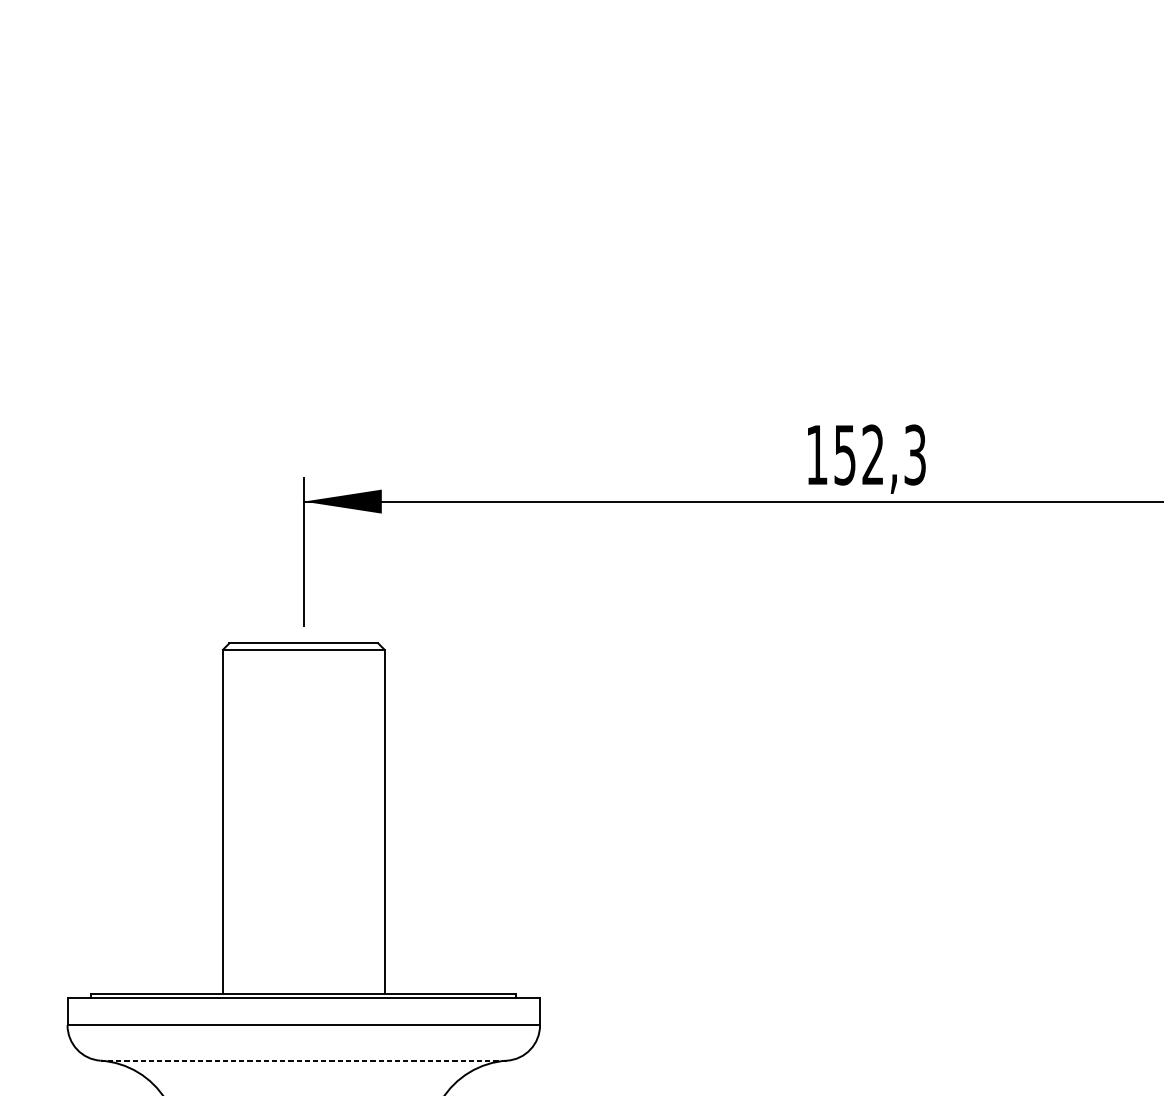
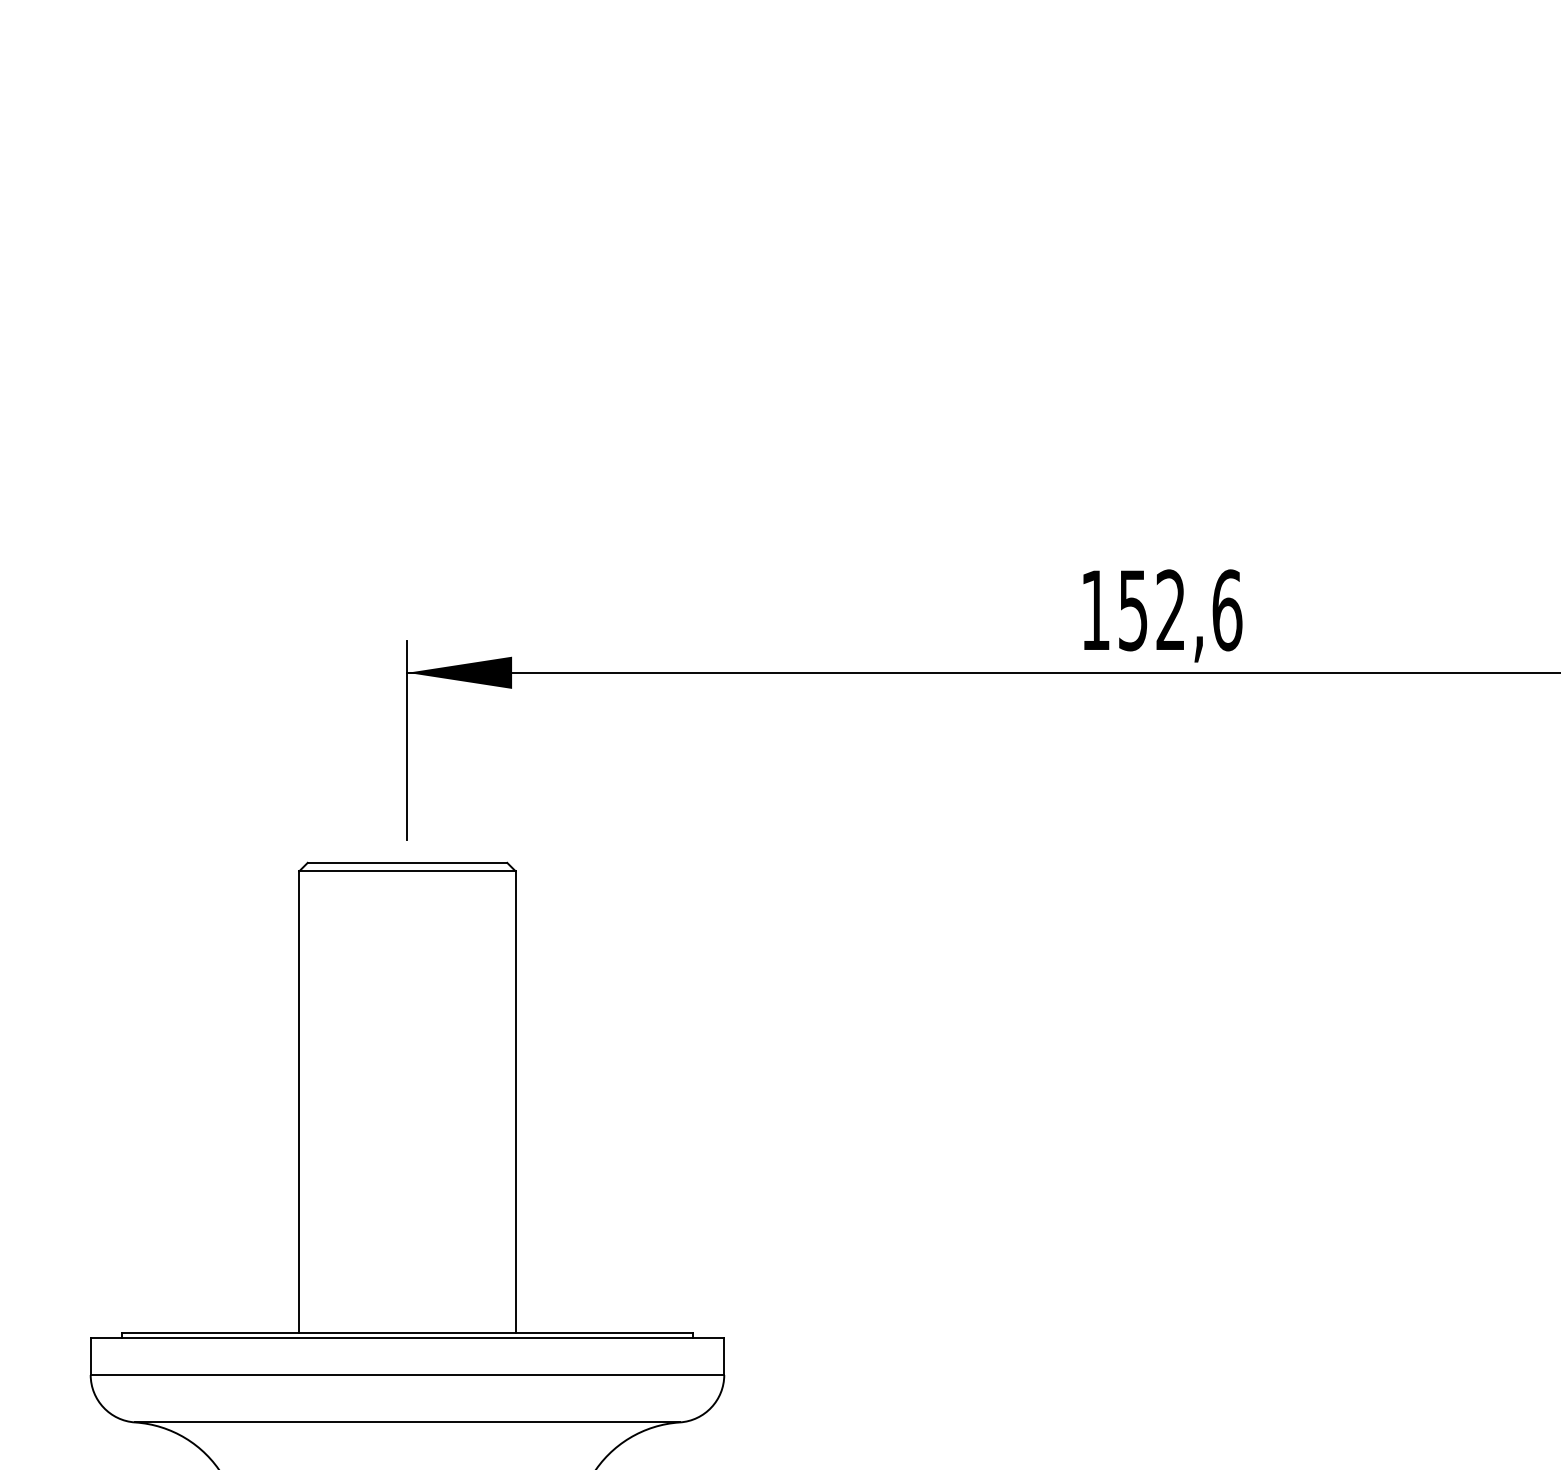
text: (915, 455) -> (1227, 610), 152,3 -> 152,6
line: (303, 1060) -> (406, 1422), dashed -> solid

